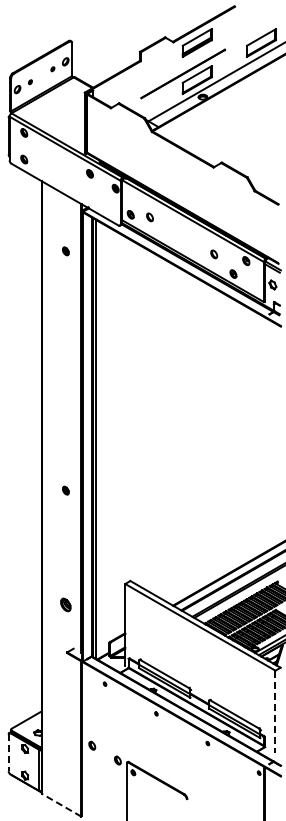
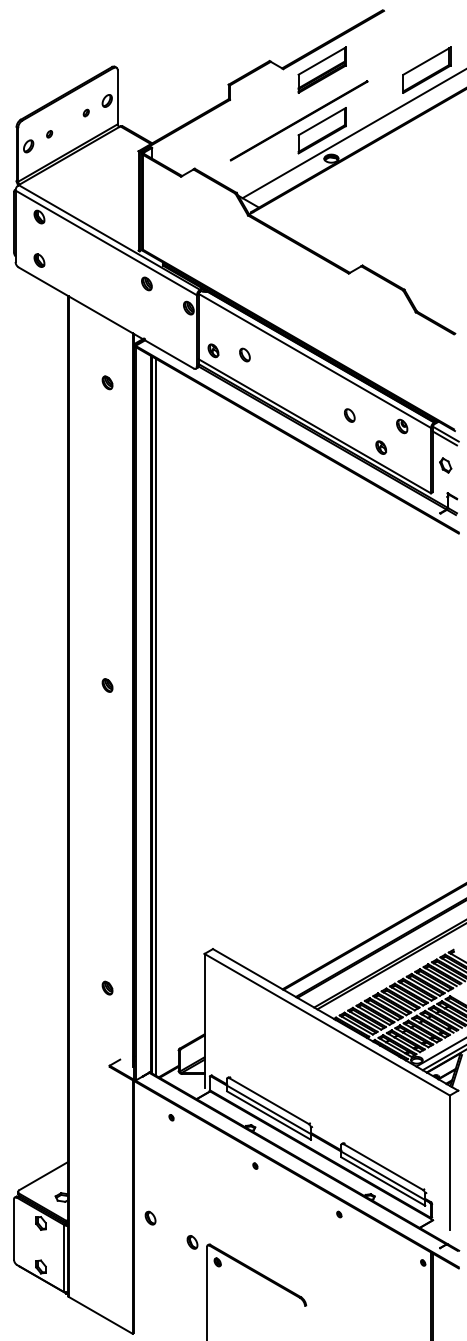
part: (65, 251) -> (106, 383), moved
part: (65, 490) -> (106, 685), moved
part: (65, 604) -> (106, 987), size x0.62
line: (275, 712) -> (449, 1163), dashed -> solid
line: (8, 753) -> (13, 1230), dashed -> solid
line: (61, 805) -> (100, 1315), dashed -> solid

